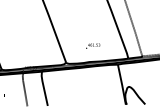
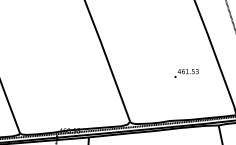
text: (93, 45) -> (187, 72), moved

